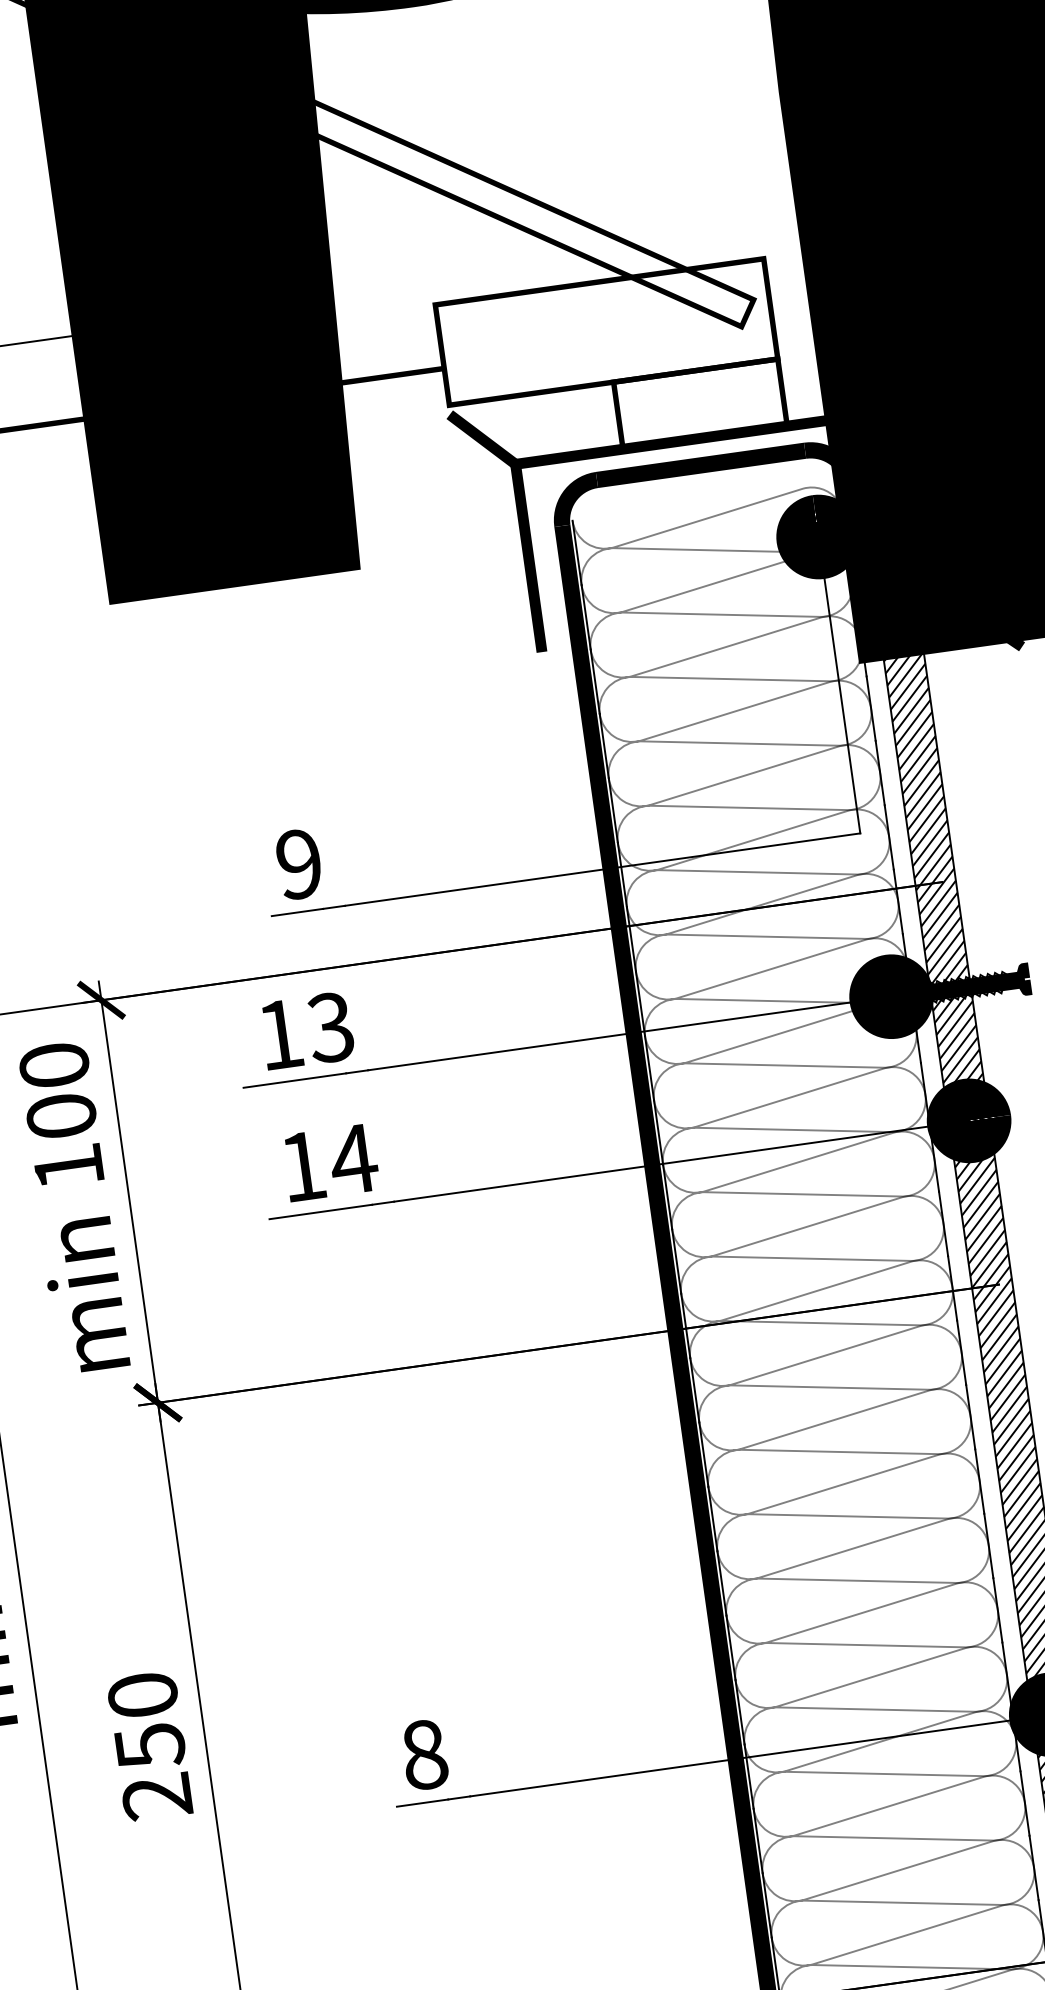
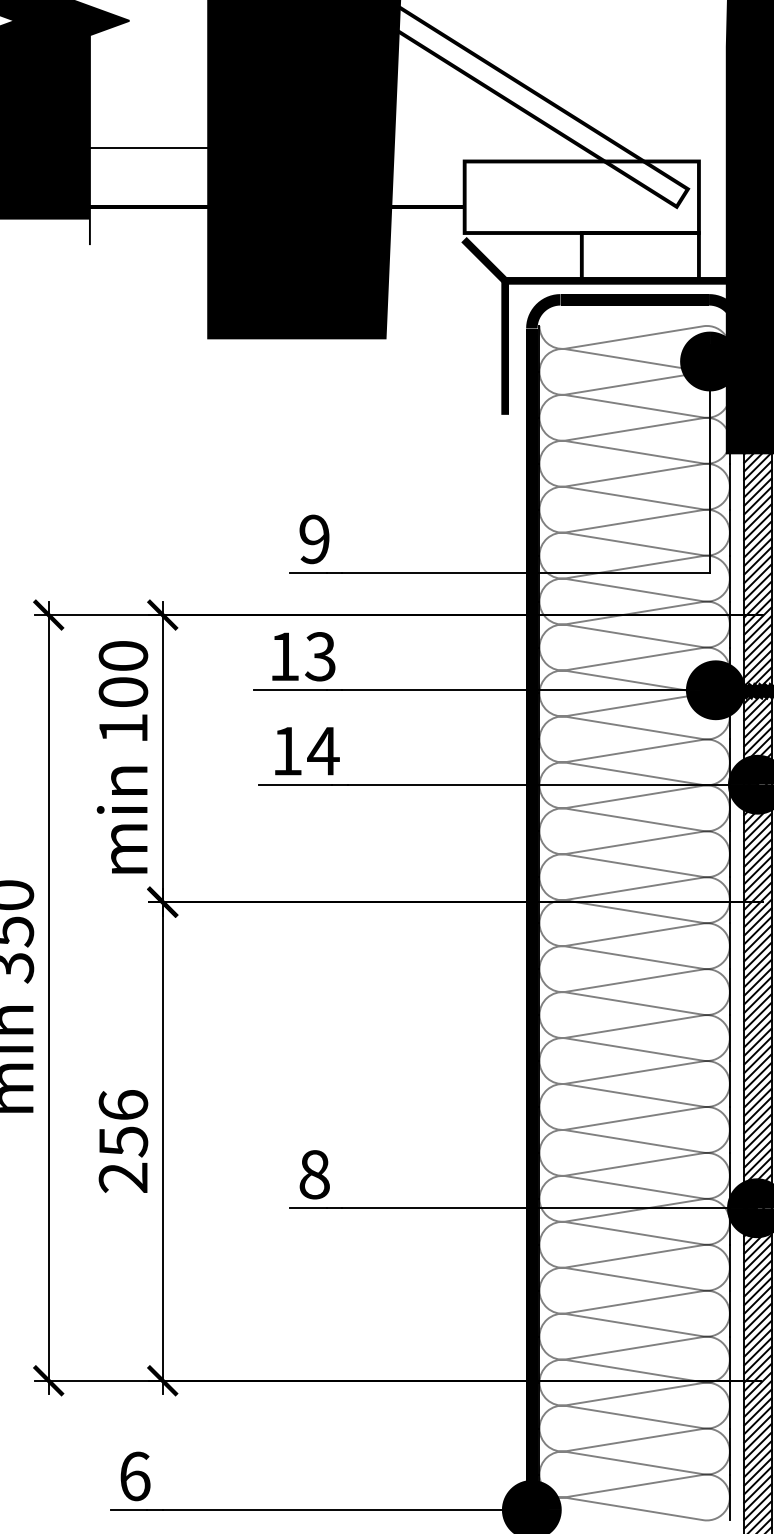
text: (143, 1695) -> (123, 1105), 250 -> 256

